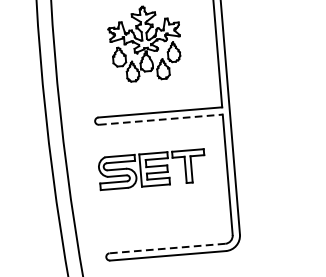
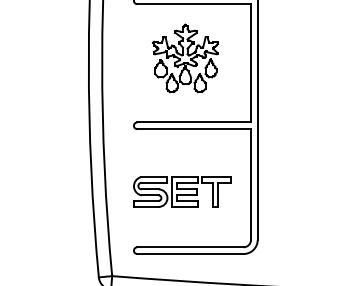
line: (161, 120) -> (194, 129), dashed -> solid
part: (152, 168) -> (182, 191), moved
line: (166, 248) -> (189, 247), dashed -> solid

